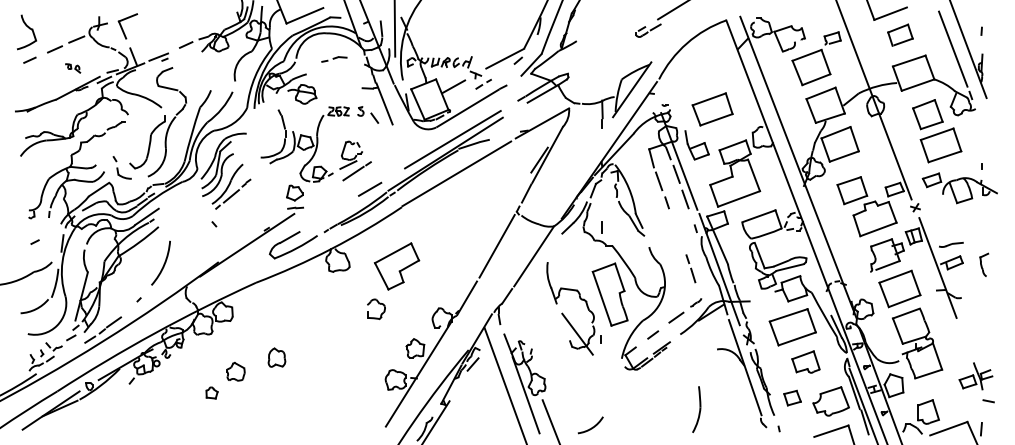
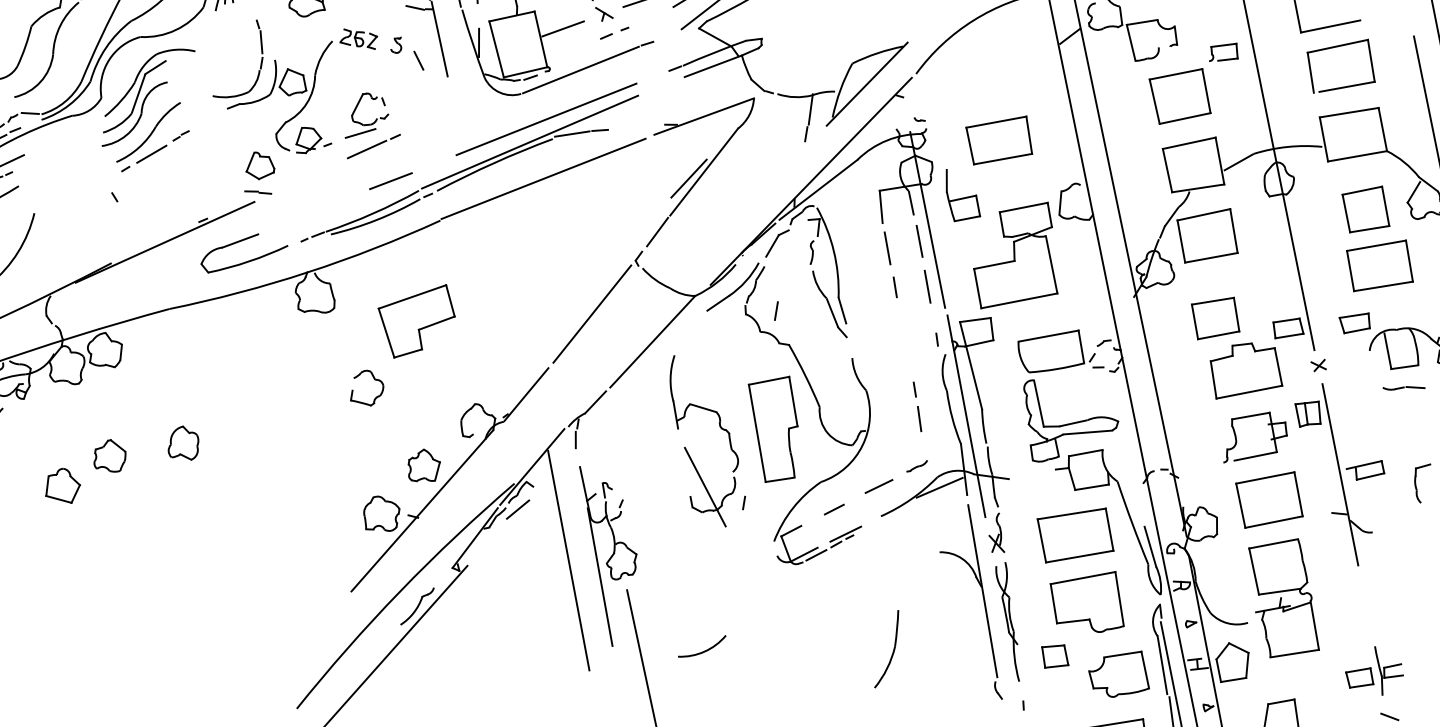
part: (900, 34) -> (1341, 64), size x1.67
part: (951, 244) -> (1404, 387), moved
part: (805, 361) -> (1087, 597), size x1.67
part: (211, 392) -> (62, 484), size x1.67

